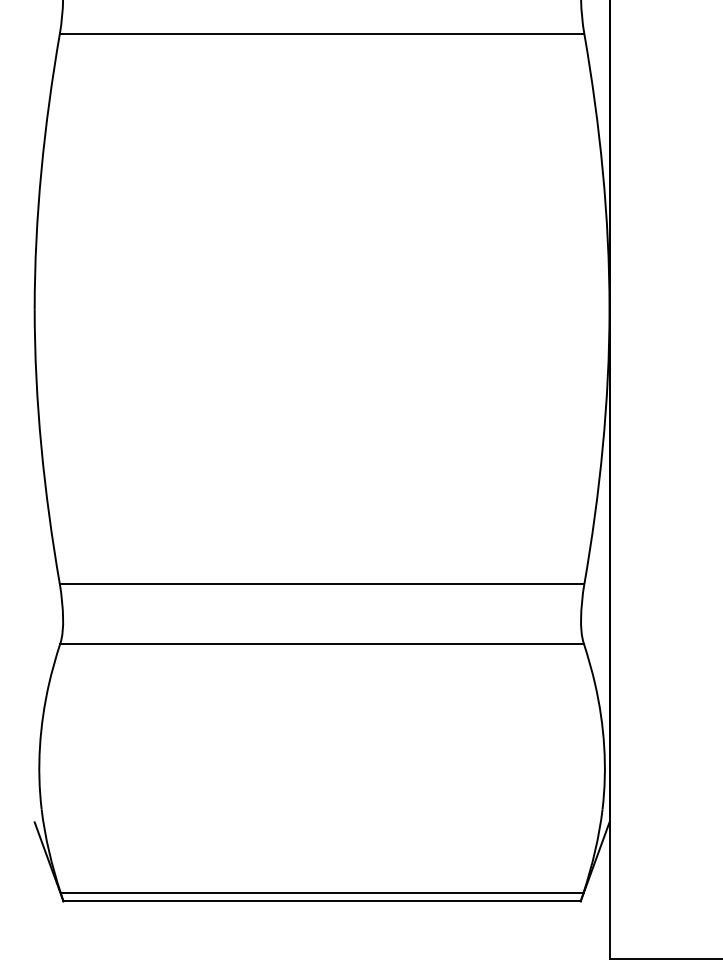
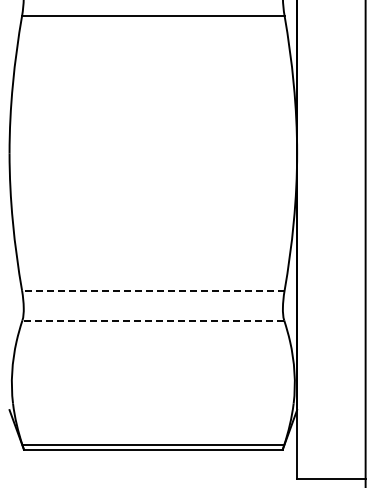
line: (320, 583) -> (152, 290), solid -> dashed
line: (322, 643) -> (153, 320), solid -> dashed

